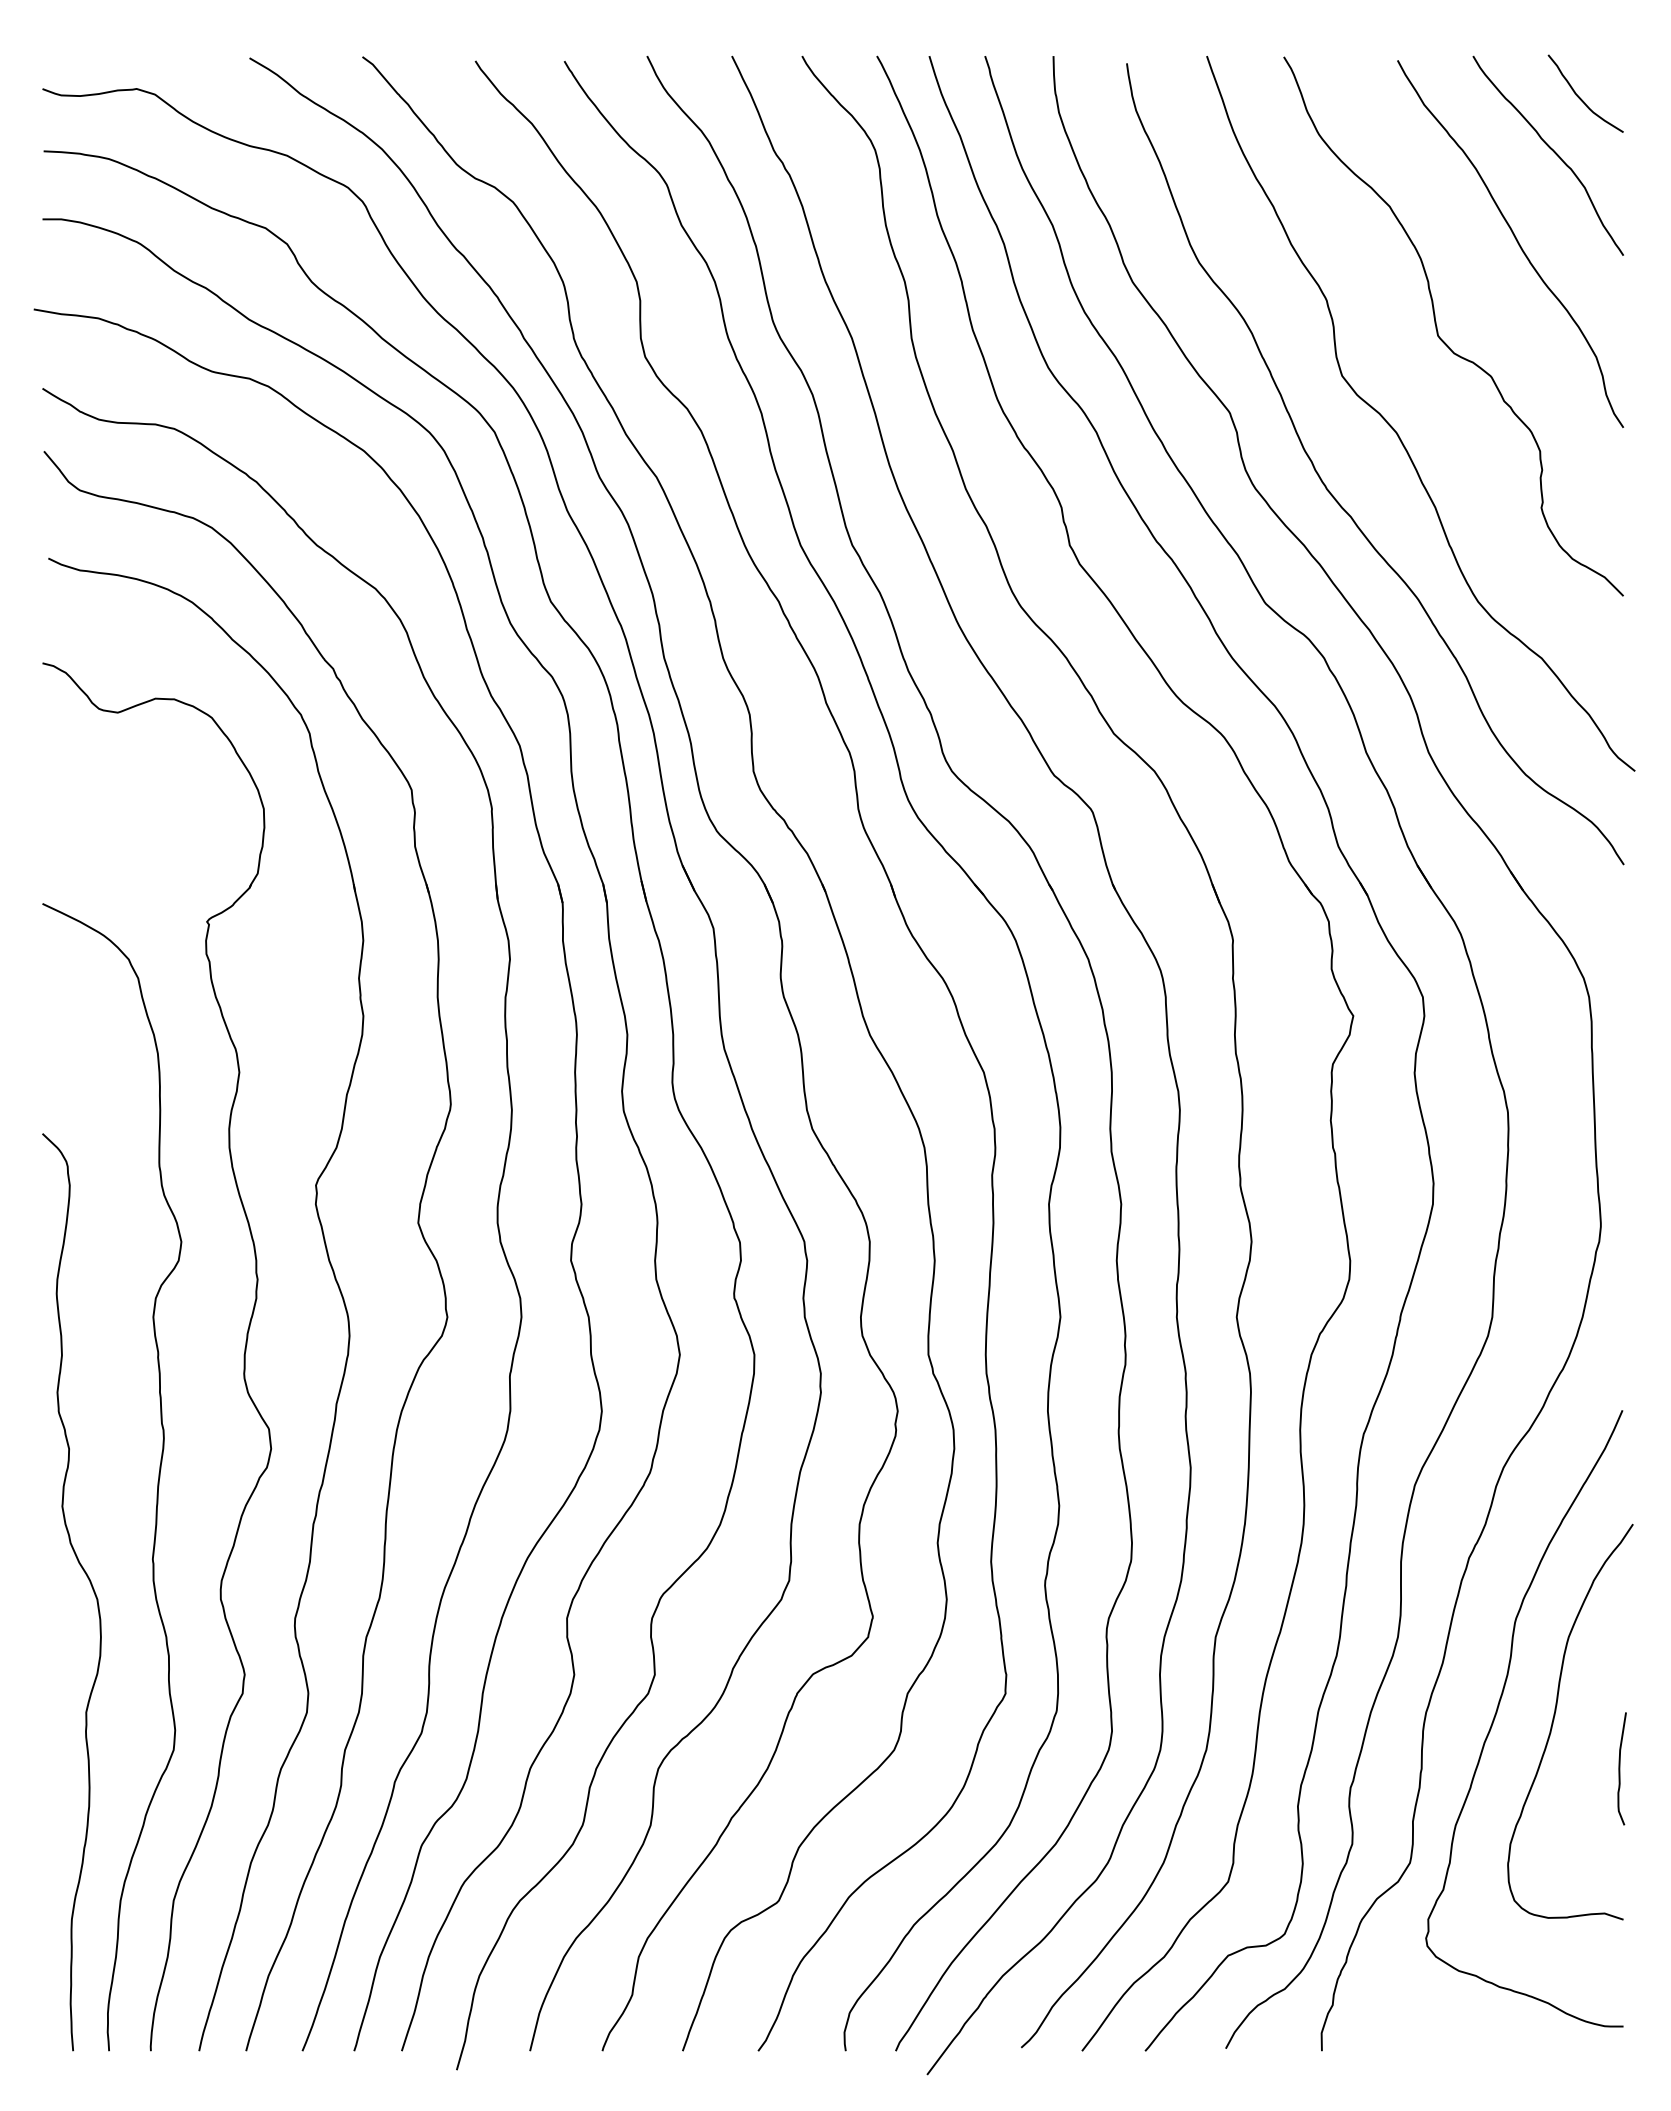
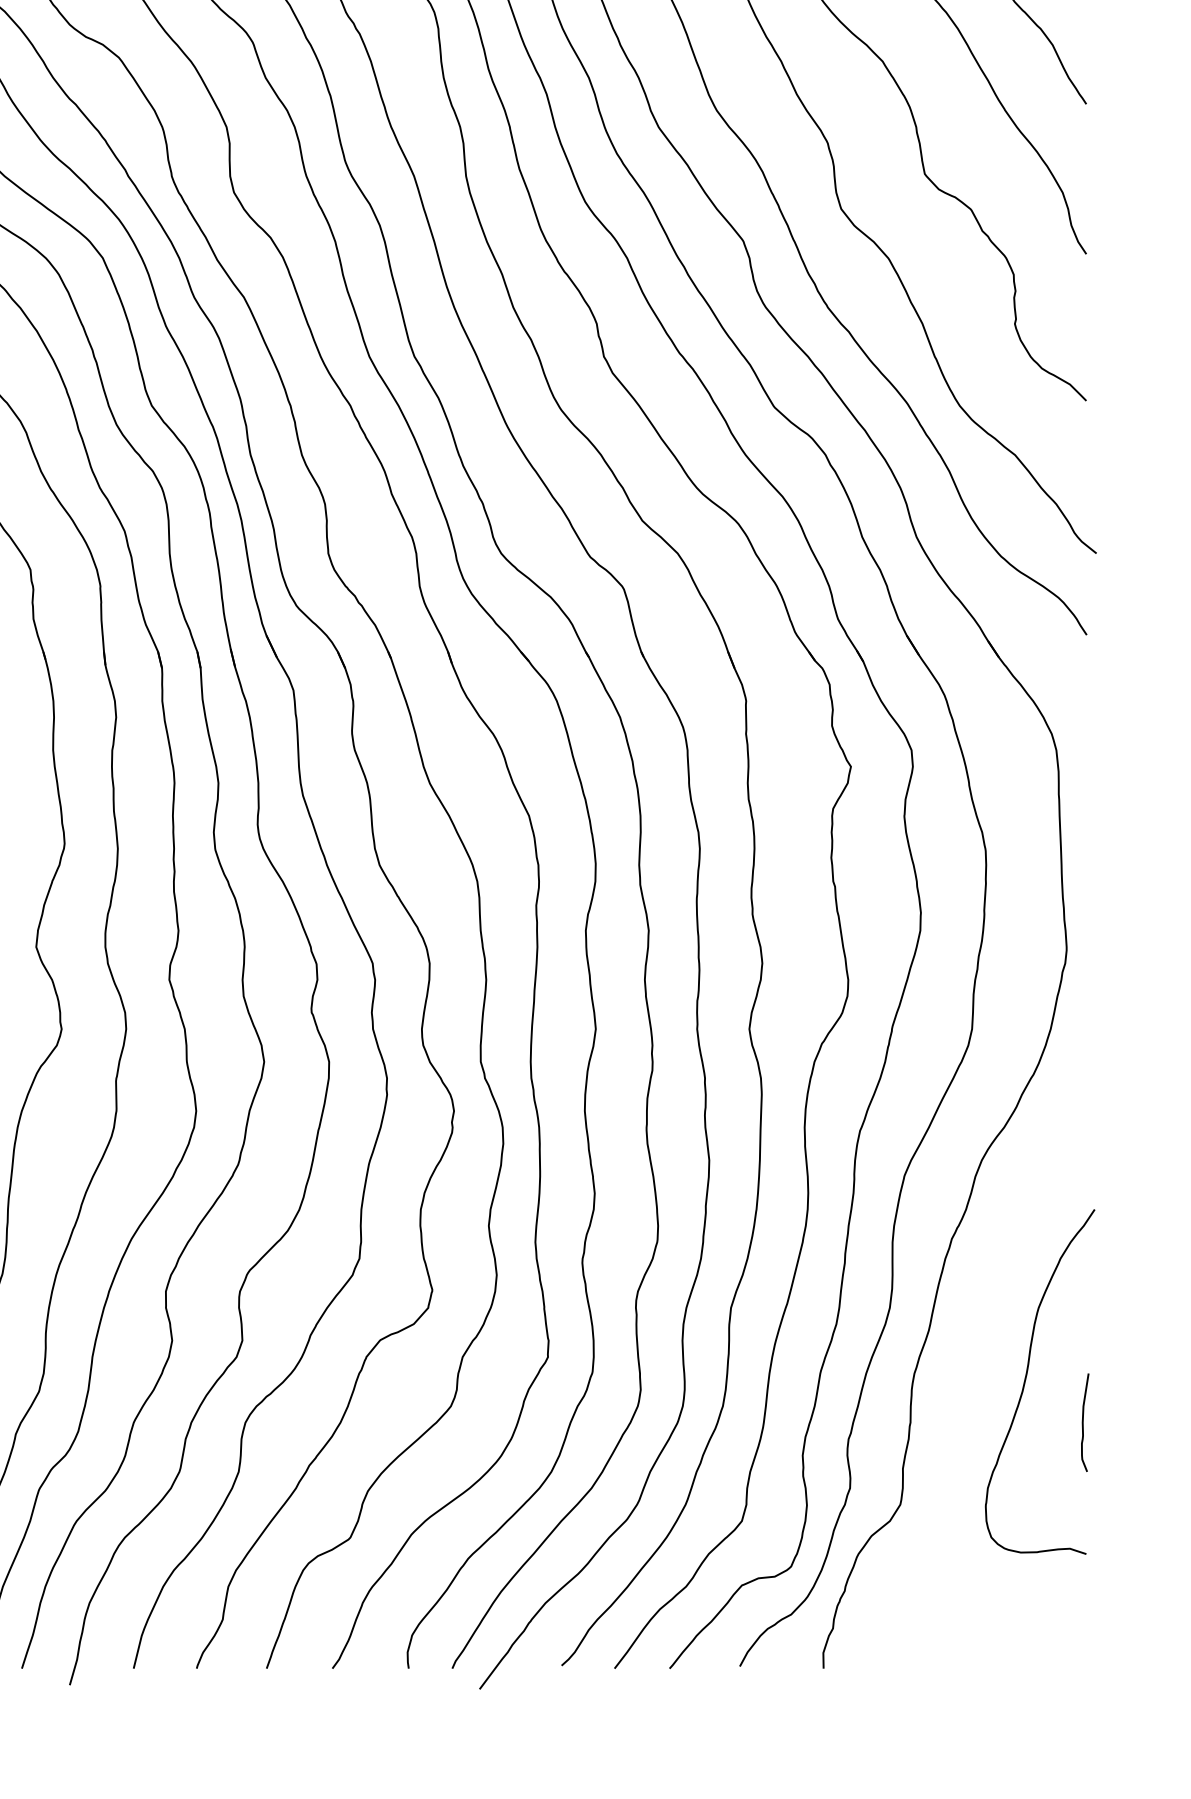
curve: (1498, 1709) -> (977, 1370), removed

